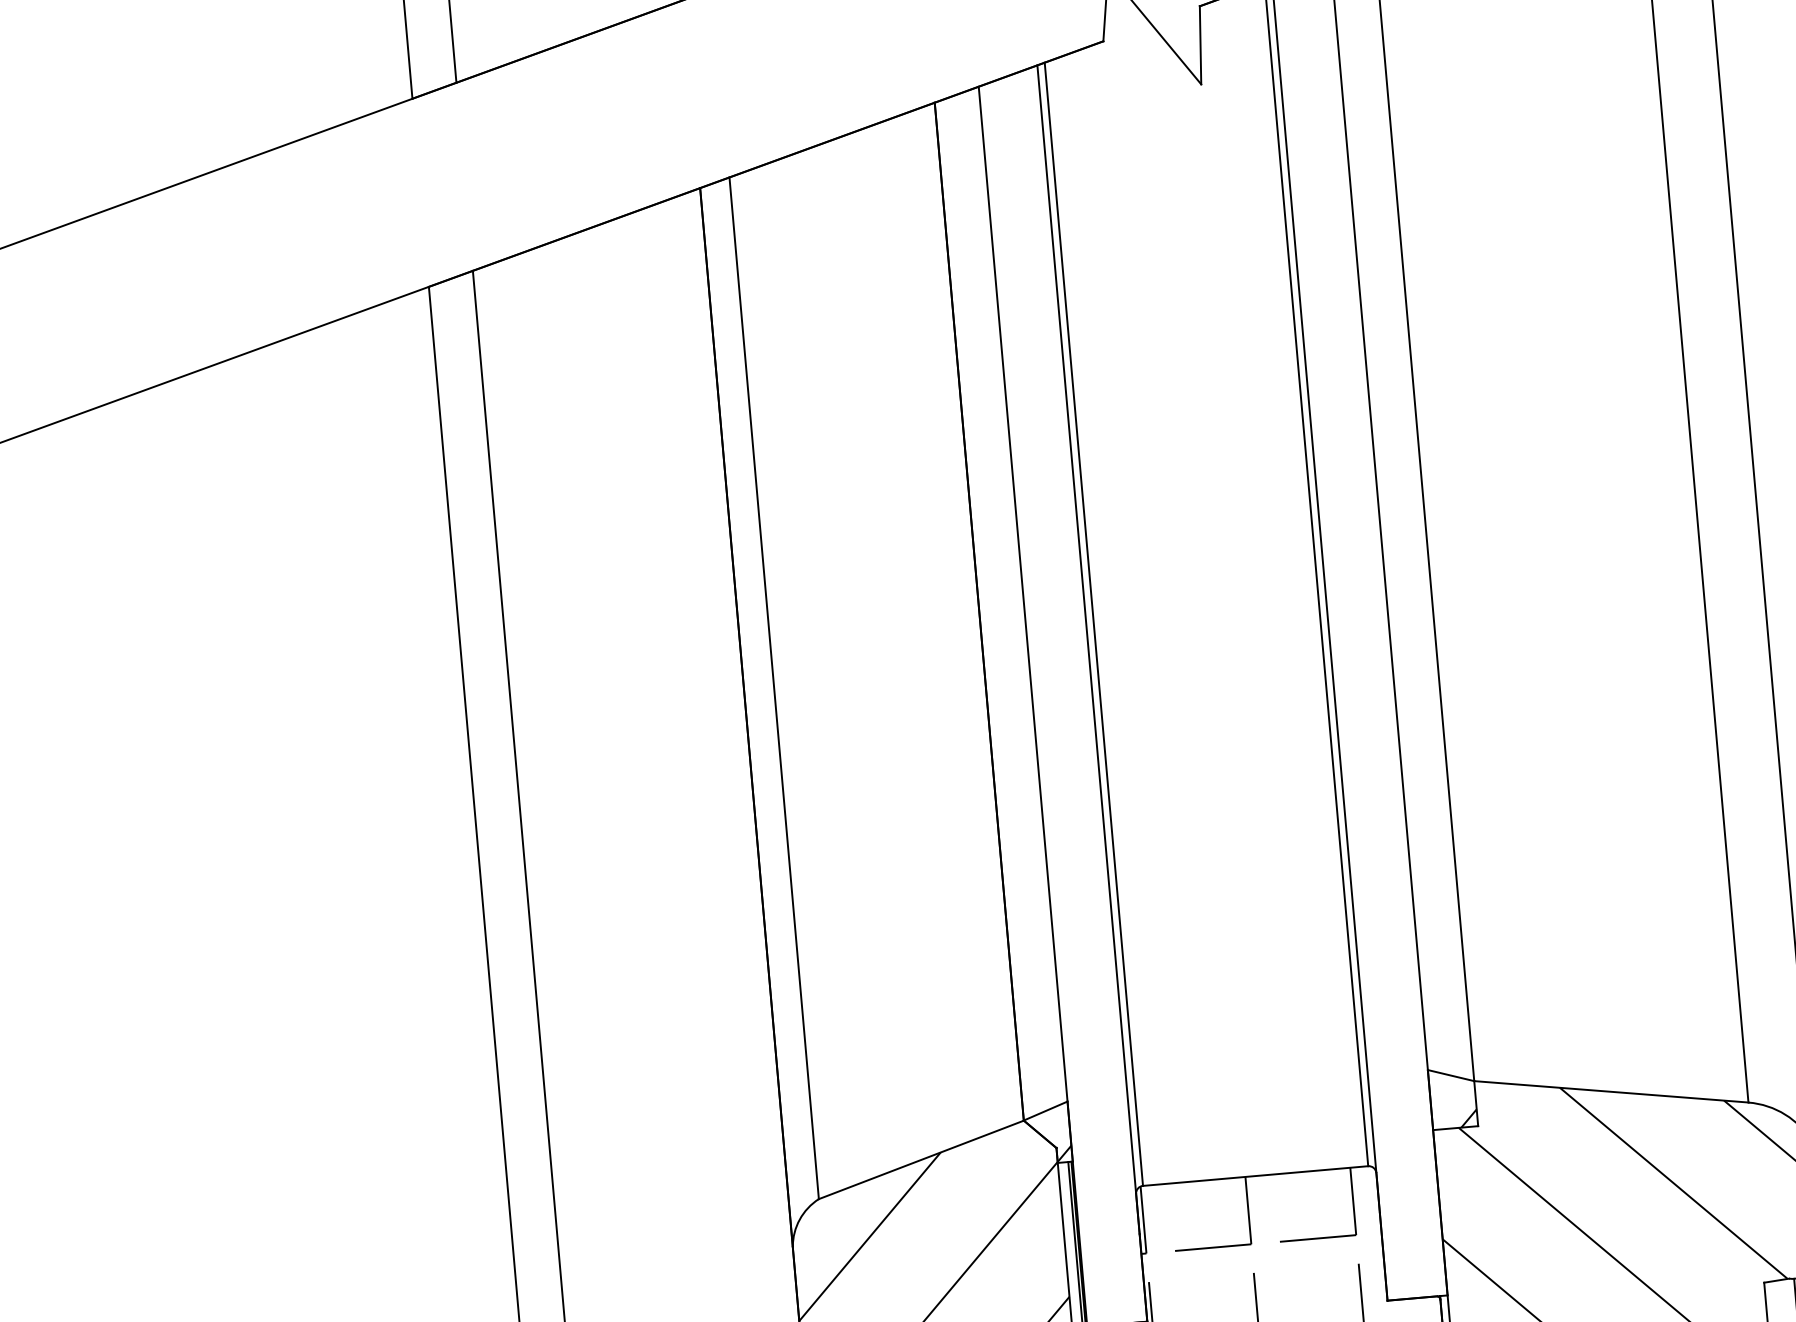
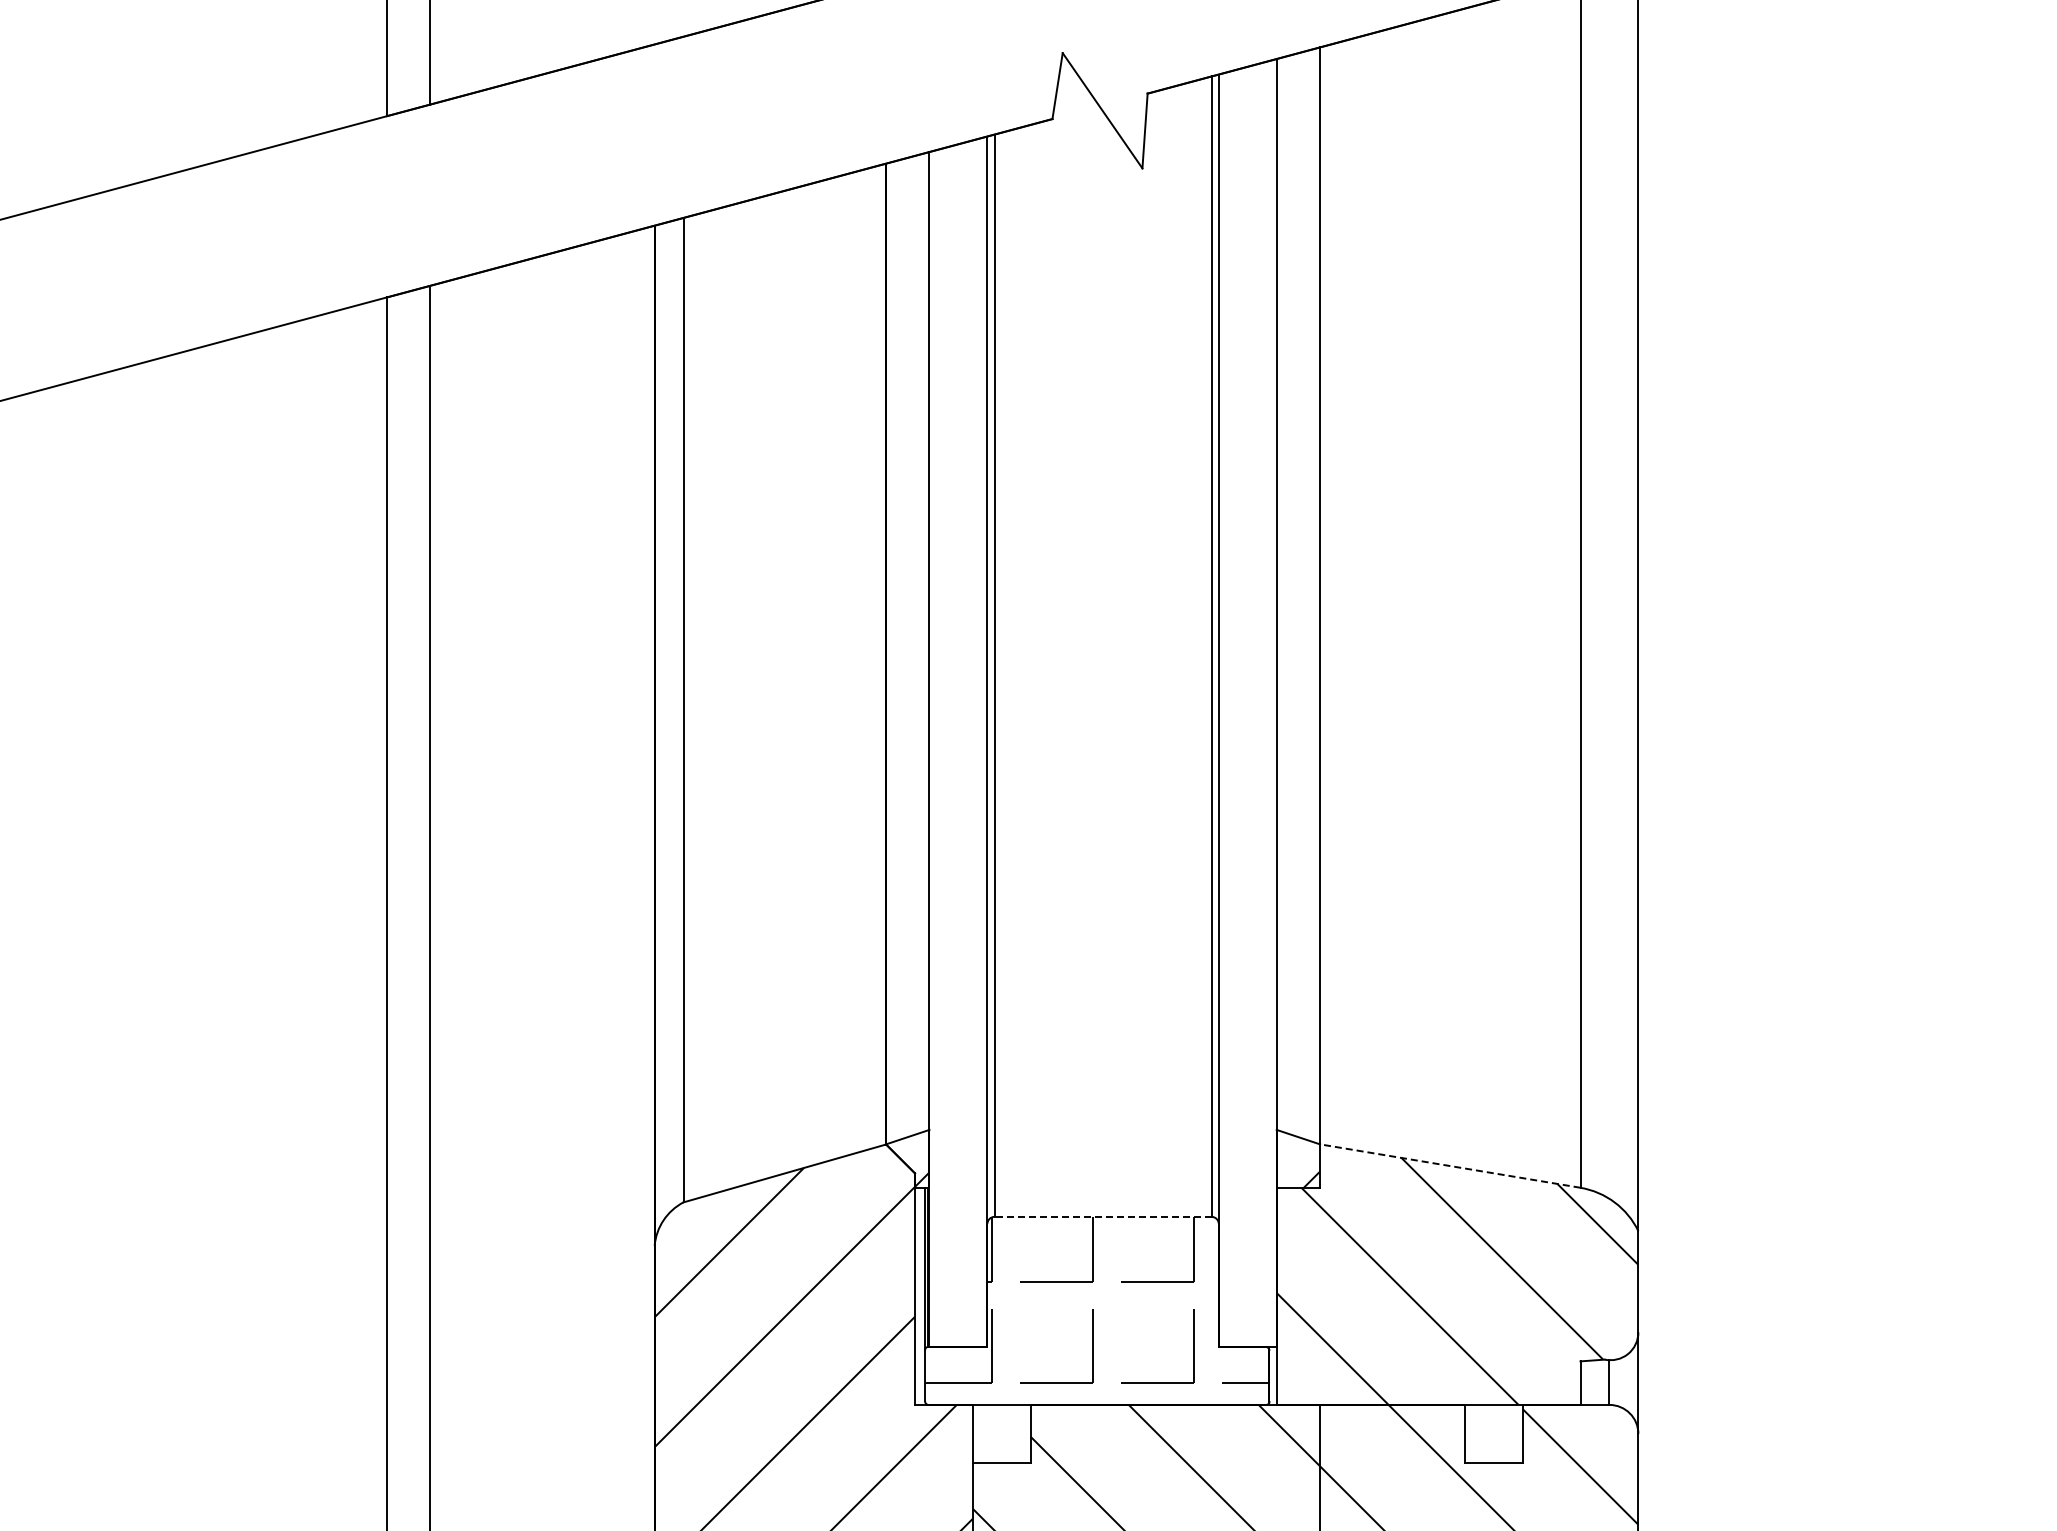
line: (1610, 1091) -> (1449, 1165), solid -> dashed
line: (1255, 1175) -> (1103, 1216), solid -> dashed

